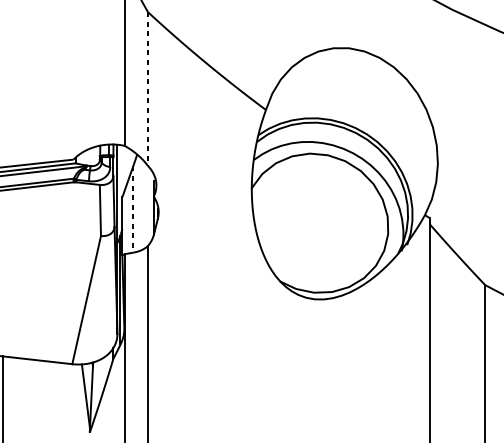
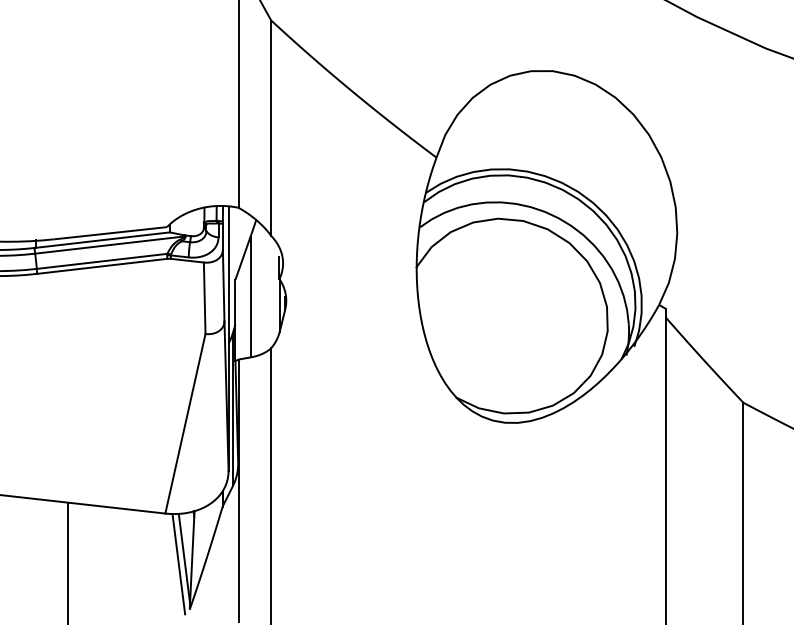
line: (148, 89) -> (271, 128), dashed -> solid
line: (133, 209) -> (250, 297), dashed -> solid
line: (81, 400) -> (178, 564), added

